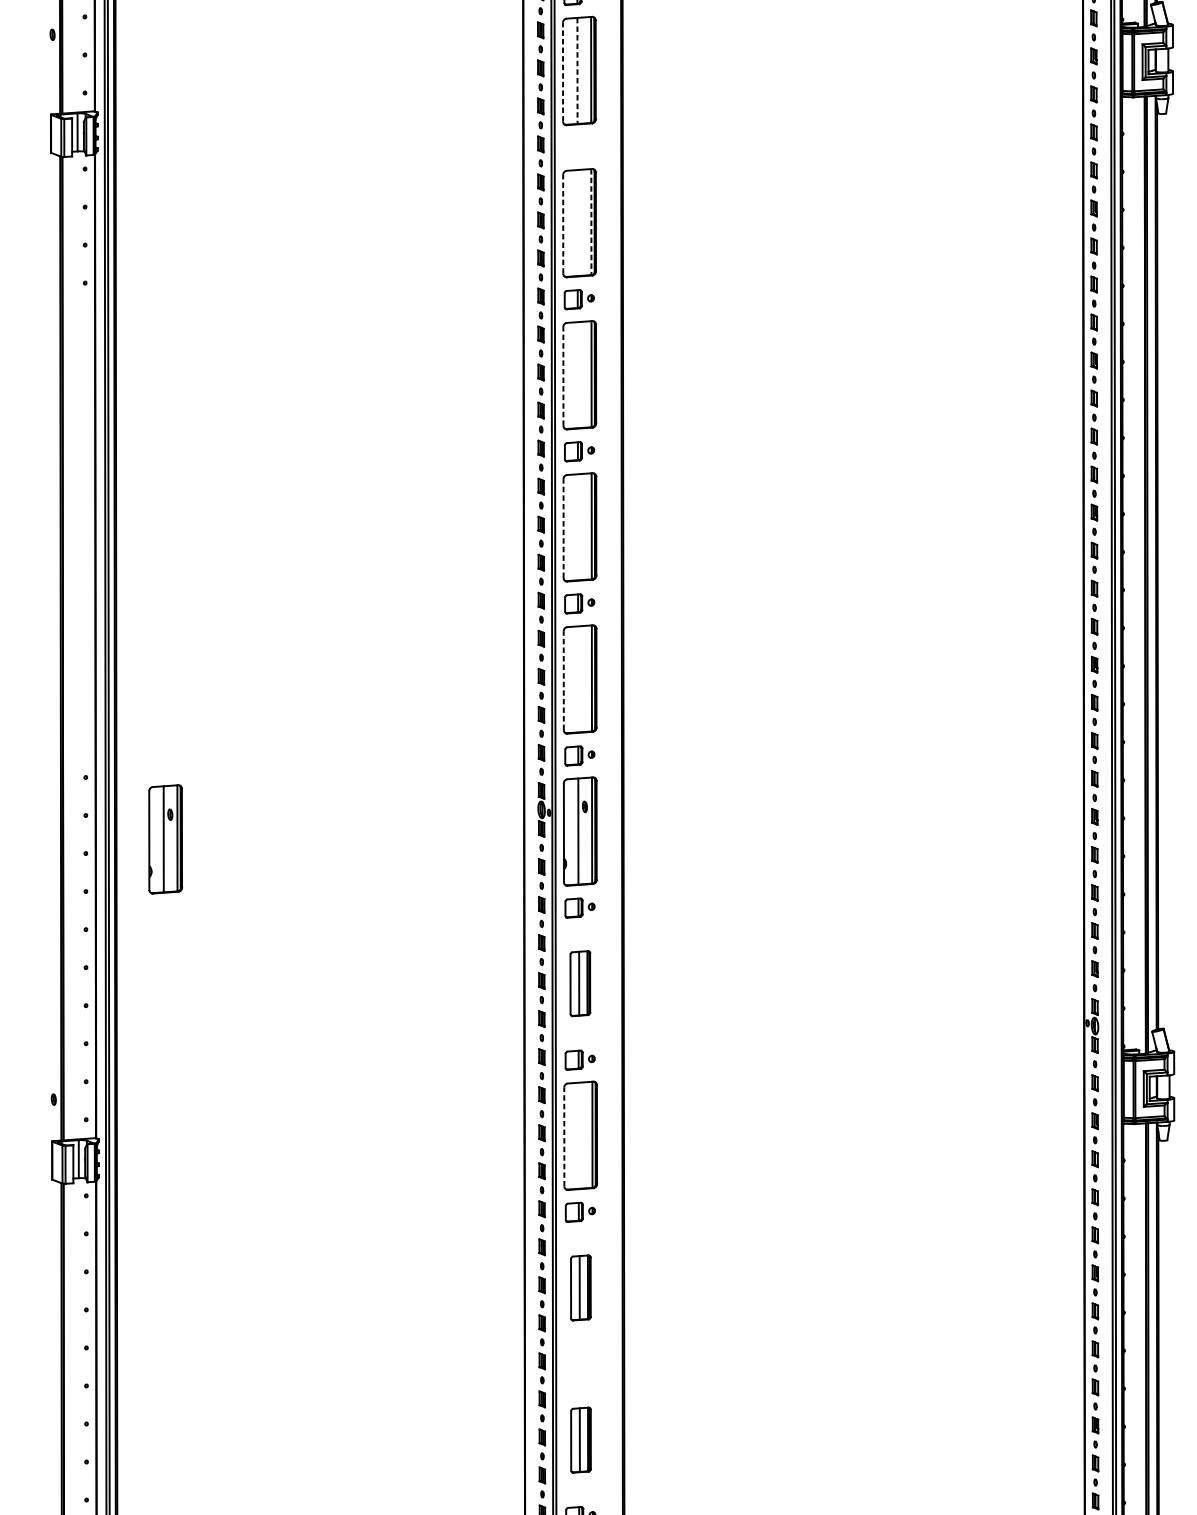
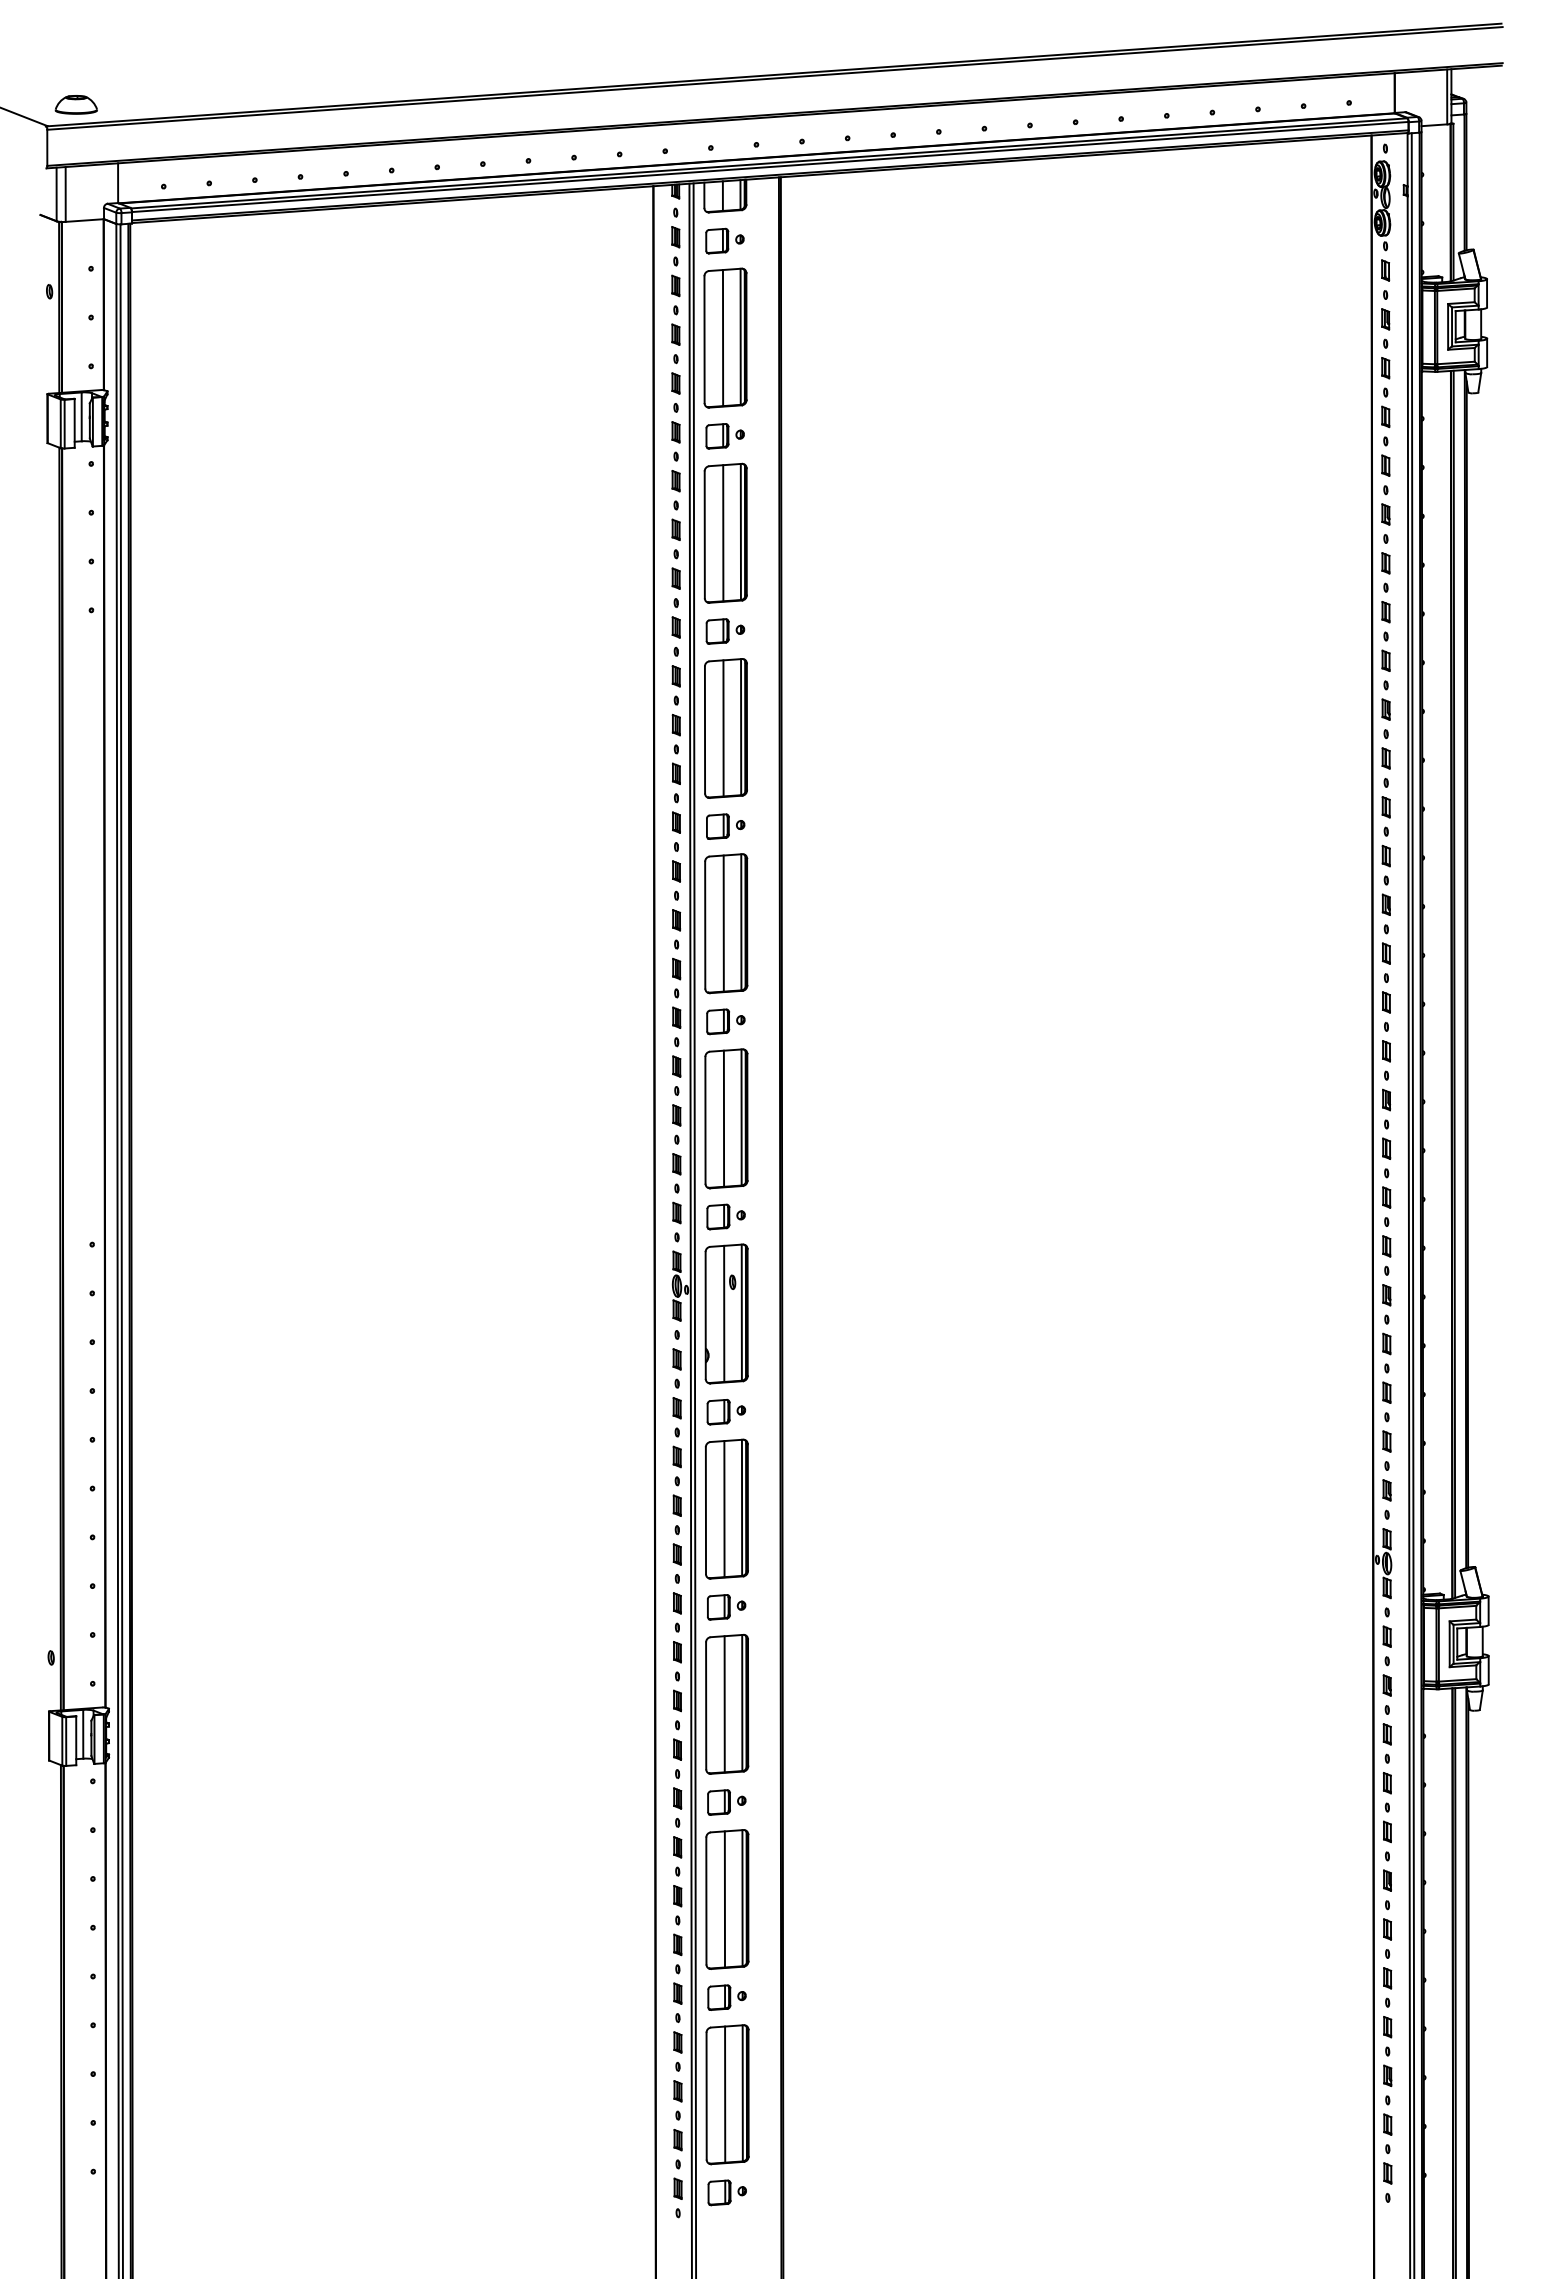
line: (577, 71) -> (723, 338), dashed -> solid
line: (563, 72) -> (704, 339), dashed -> solid
part: (578, 147) -> (724, 436), added
line: (591, 222) -> (740, 532), dashed -> solid
line: (577, 223) -> (723, 533), added
line: (563, 224) -> (704, 534), dashed -> solid
line: (577, 375) -> (723, 728), added
line: (563, 376) -> (705, 729), dashed -> solid
line: (577, 527) -> (723, 923), added
line: (563, 528) -> (705, 924), dashed -> solid
line: (577, 679) -> (723, 1118), added
line: (563, 680) -> (705, 1119), dashed -> solid
part: (165, 839) -> (194, 1323), removed
part: (580, 983) -> (726, 1508), size x1.67
line: (578, 1135) -> (724, 1704), added
line: (564, 1136) -> (706, 1705), dashed -> solid
part: (580, 1287) -> (727, 1899), size x1.67
part: (580, 1364) -> (726, 1997), added
part: (580, 1439) -> (727, 2094), size x1.67

